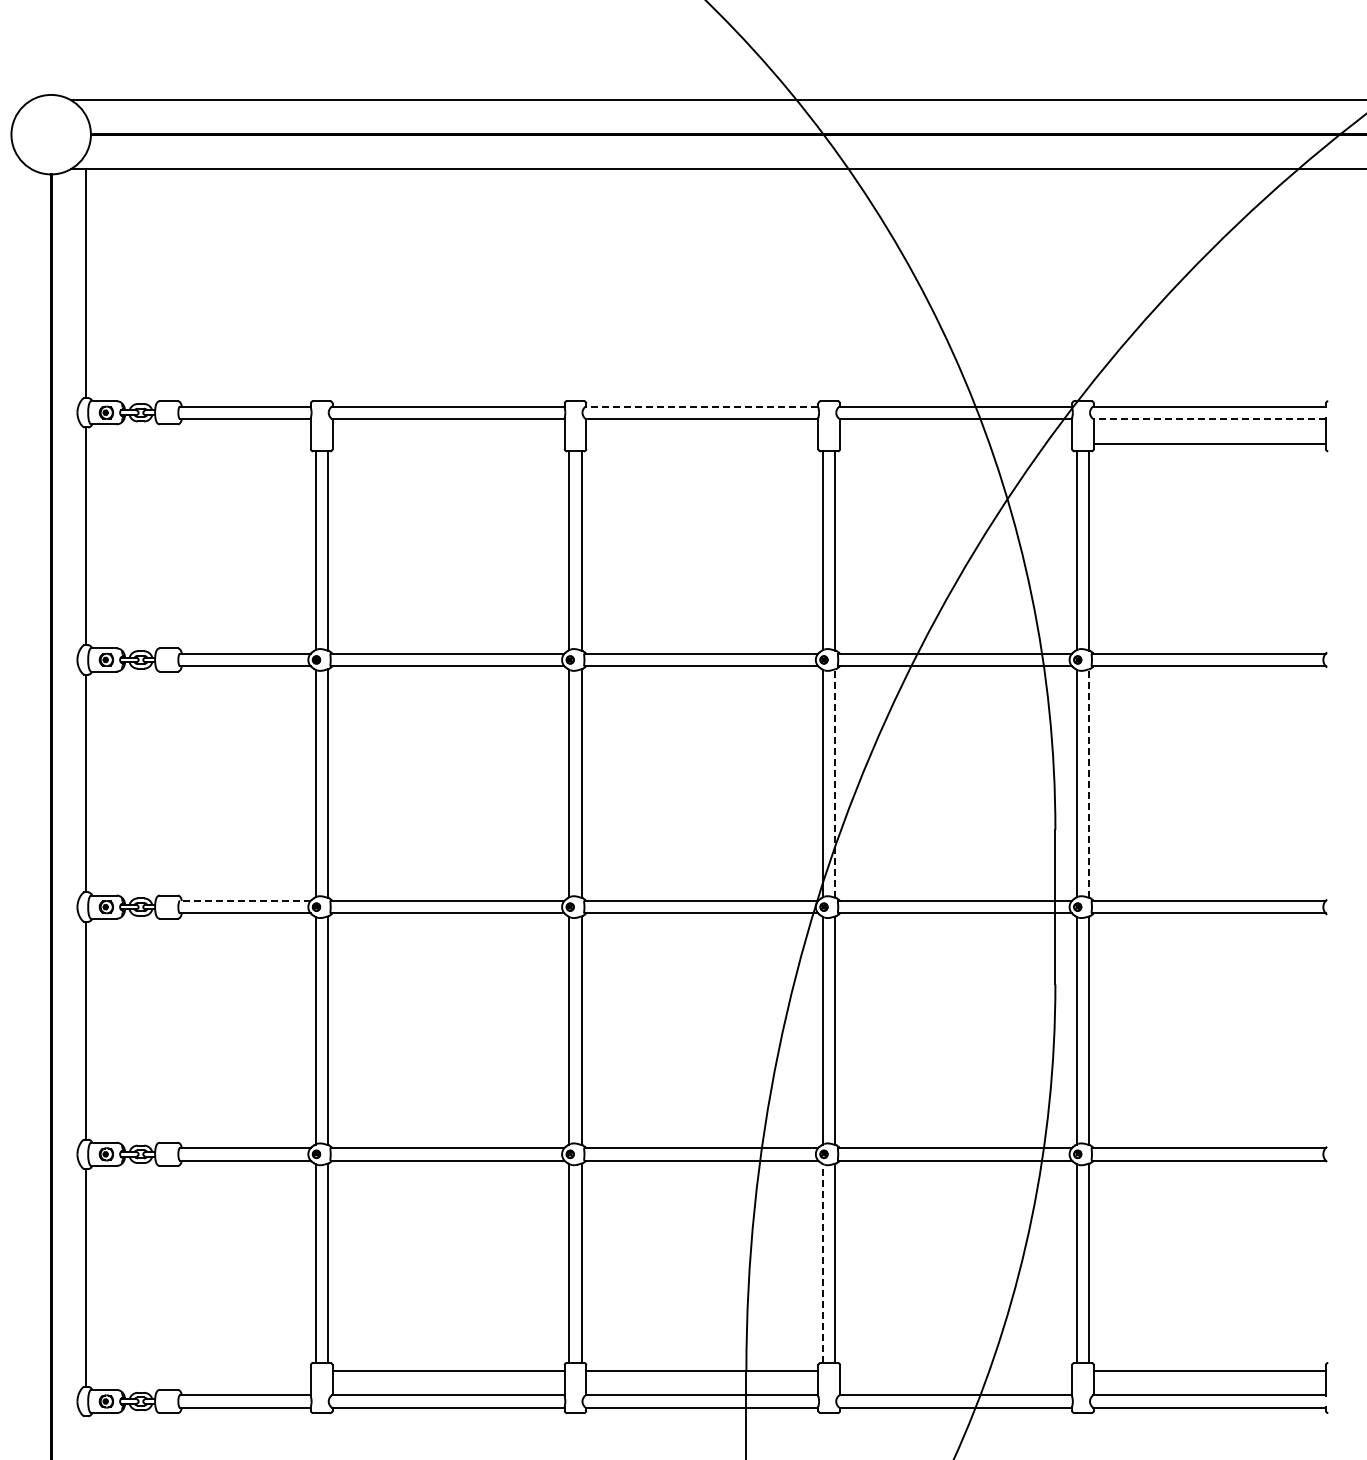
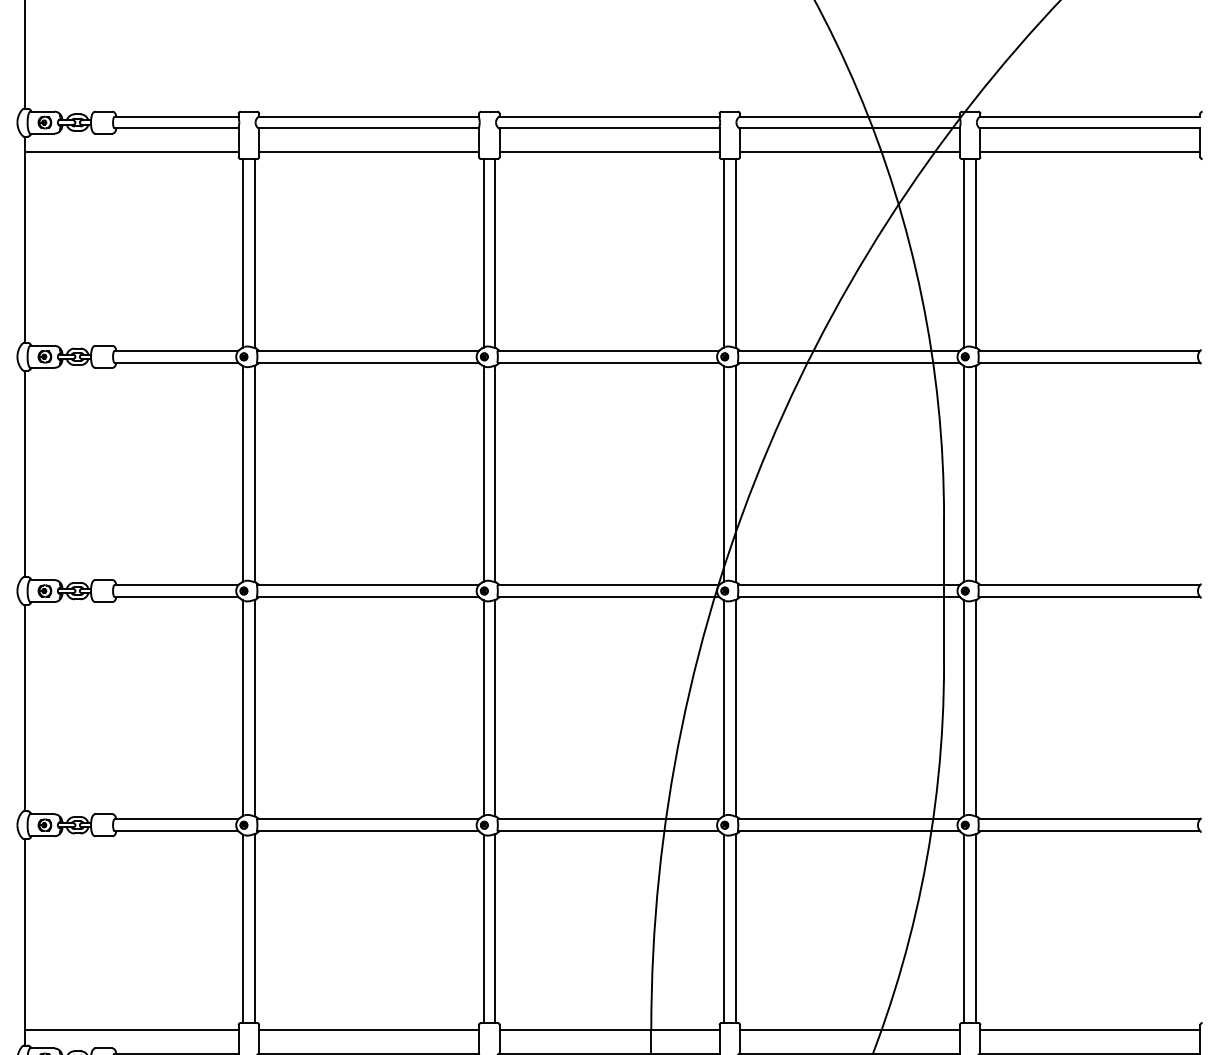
line: (701, 406) -> (608, 116), dashed -> solid
line: (1209, 418) -> (1090, 128), dashed -> solid
line: (197, 443) -> (131, 151), added
line: (448, 443) -> (369, 151), added
line: (702, 443) -> (609, 151), added
line: (956, 443) -> (850, 151), added
line: (835, 783) -> (735, 473), dashed -> solid
line: (1089, 783) -> (976, 473), dashed -> solid
line: (244, 900) -> (175, 584), dashed -> solid
line: (823, 1263) -> (724, 928), dashed -> solid
line: (197, 1370) -> (131, 1030), added
line: (956, 1370) -> (850, 1030), added

